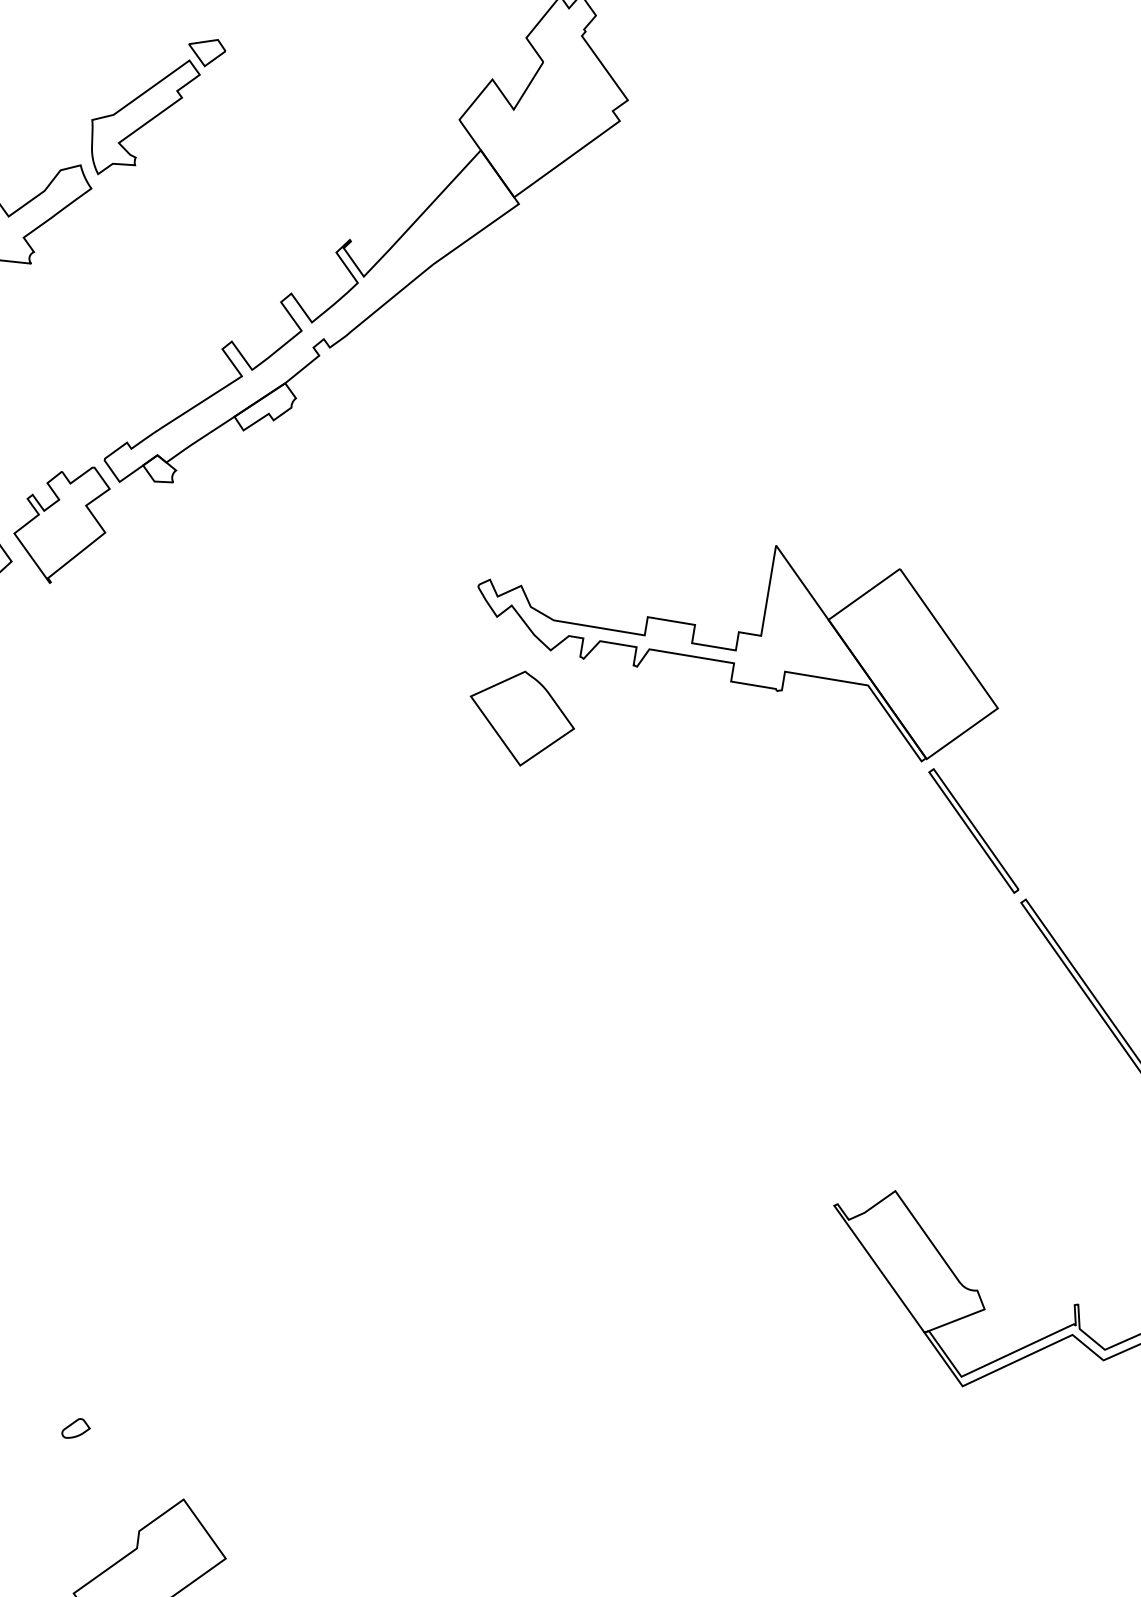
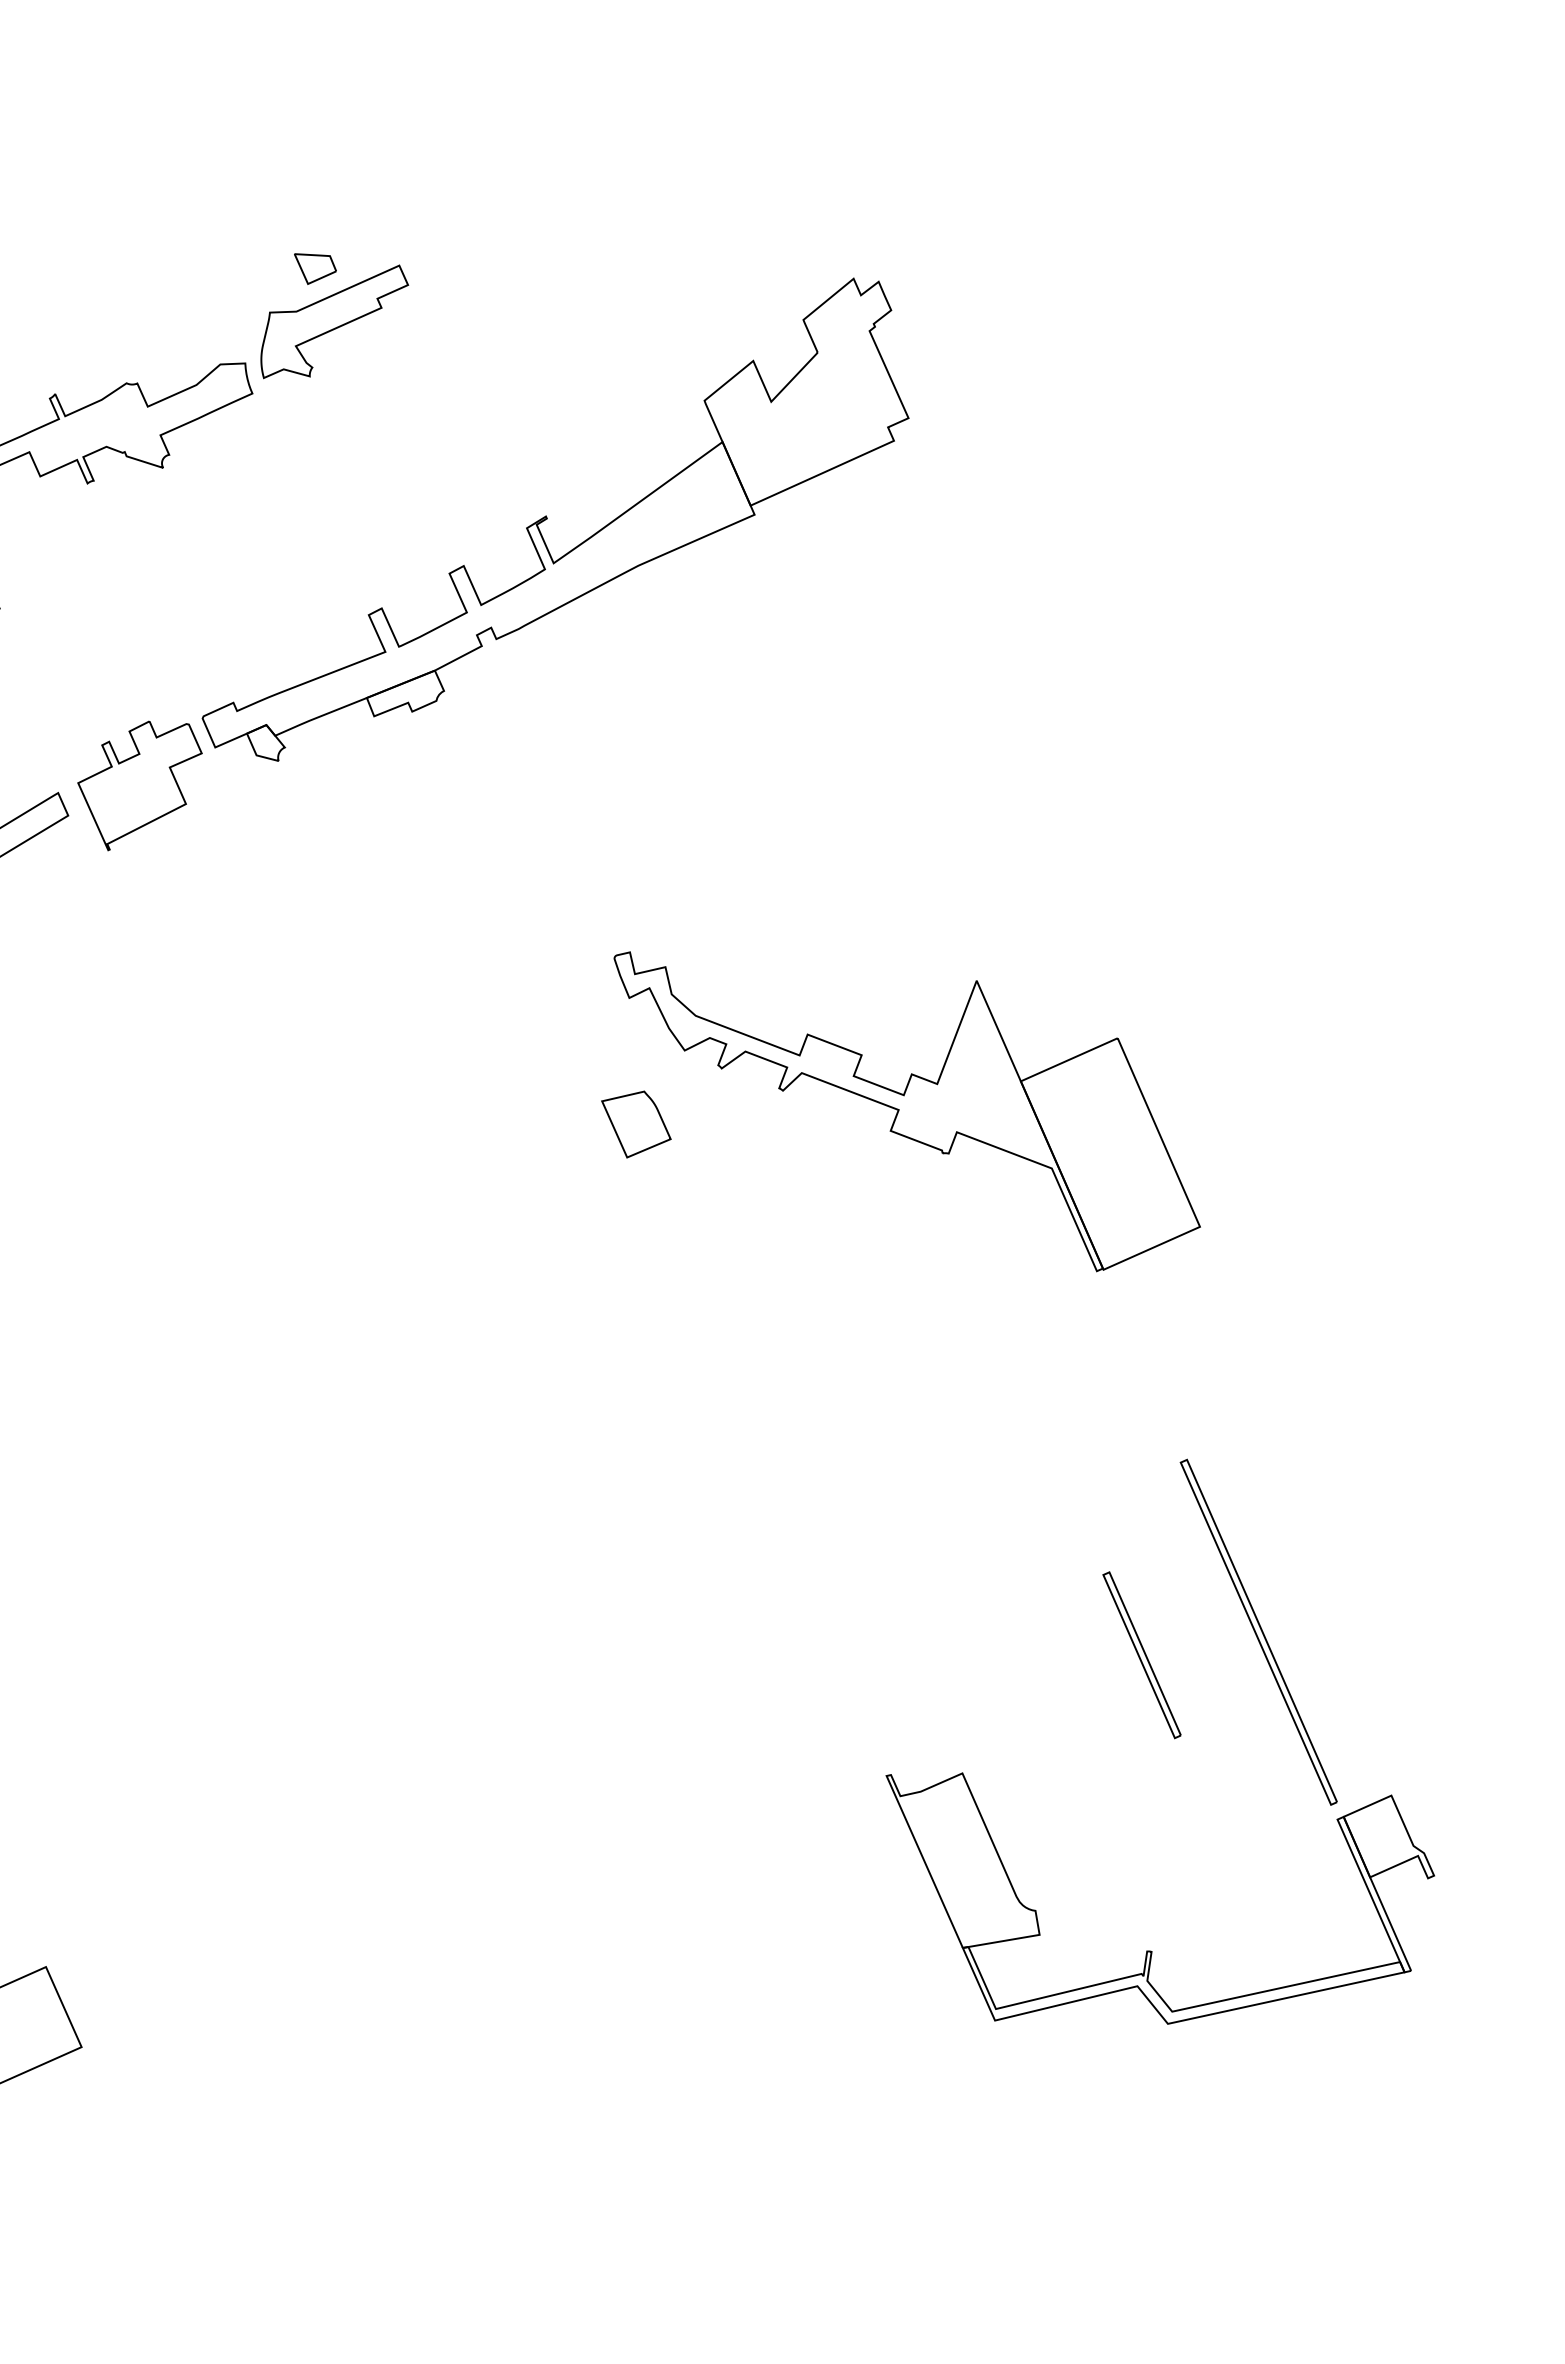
part: (208, 52) -> (315, 268), moved
part: (523, 718) -> (636, 1124), size x0.6
part: (973, 831) -> (1141, 1655), moved

